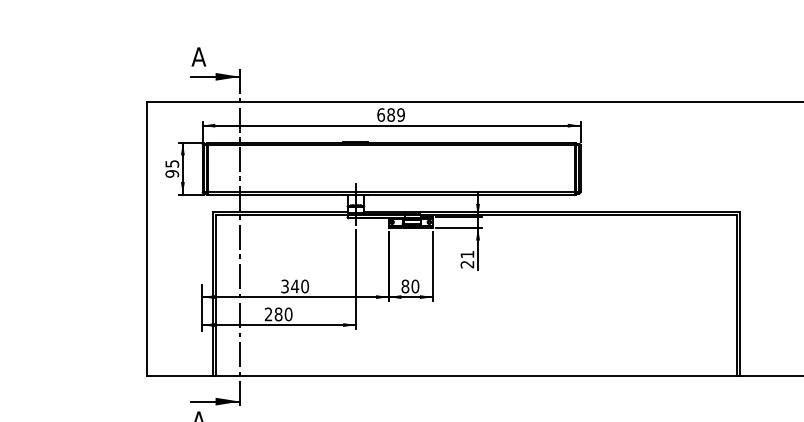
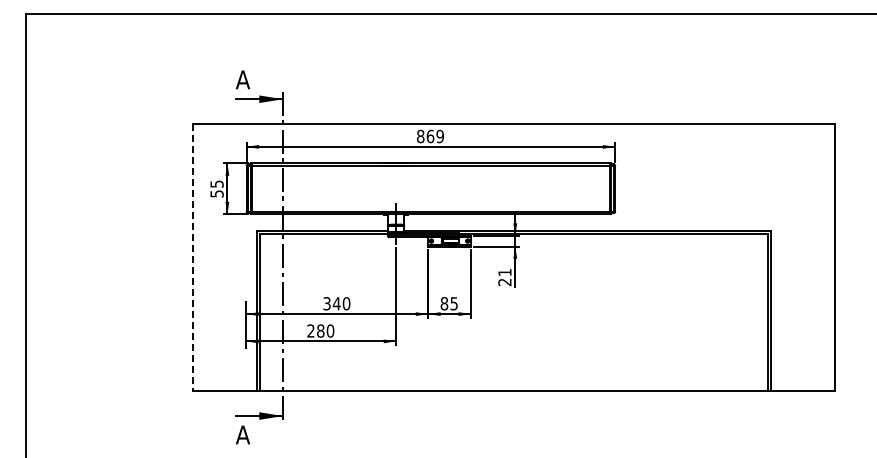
text: (385, 115) -> (425, 136), 689 -> 869
text: (171, 173) -> (216, 193), 95 -> 55
line: (147, 239) -> (192, 257), solid -> dashed
text: (414, 286) -> (453, 303), 80 -> 85

